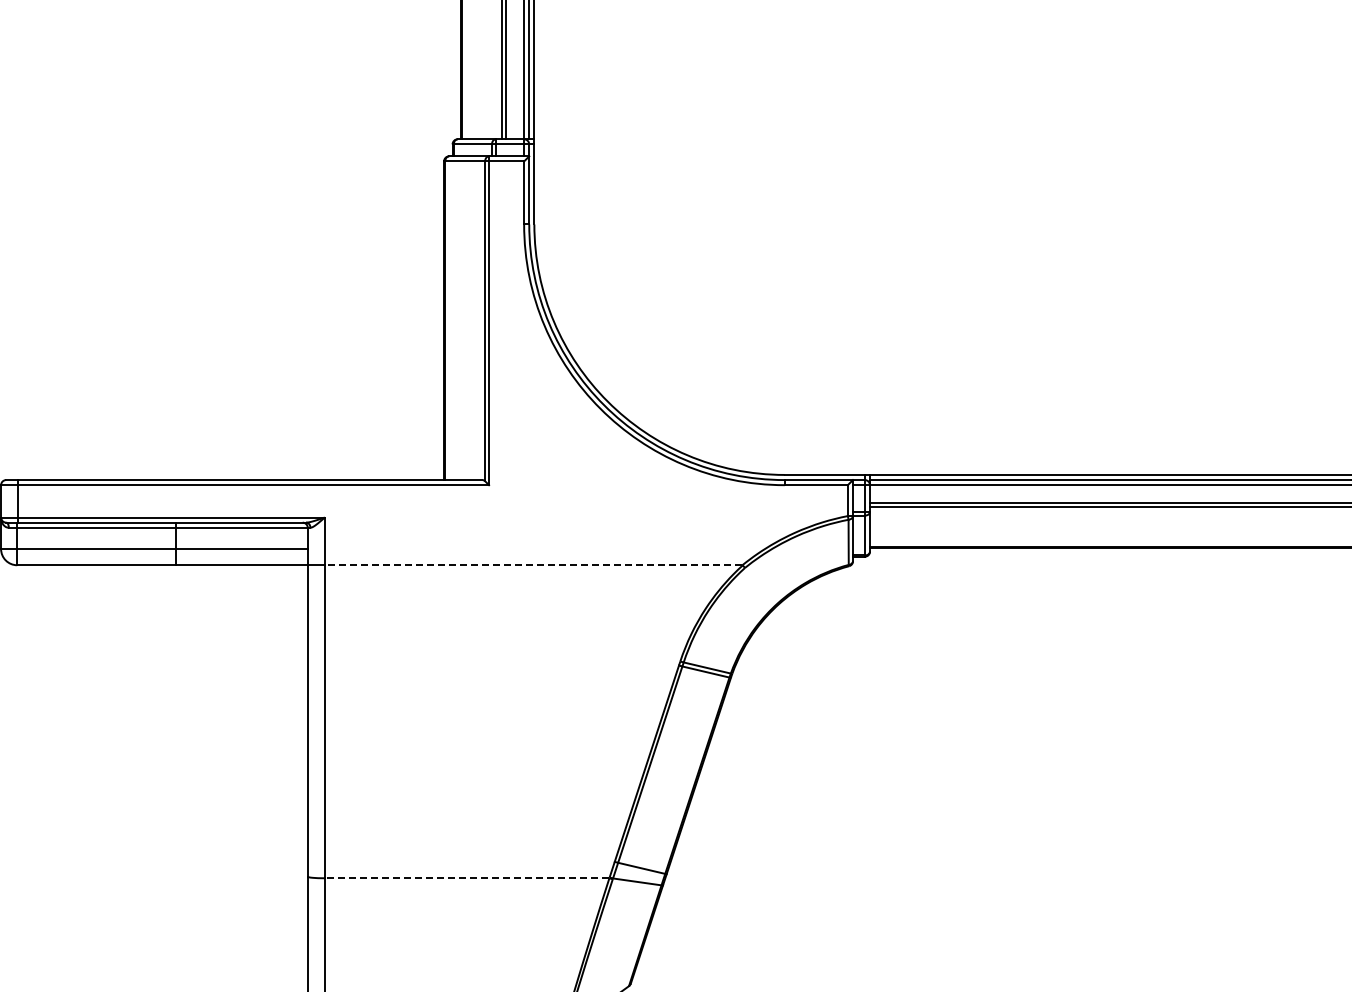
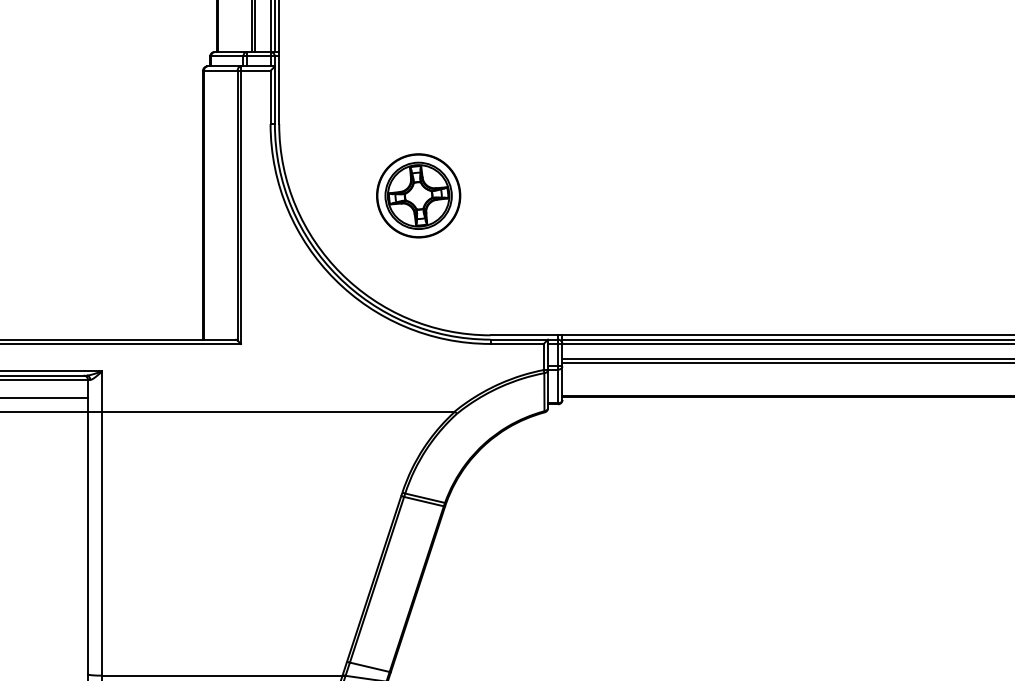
part: (699, 309) -> (418, 195), added
line: (533, 565) -> (278, 411), dashed -> solid
line: (466, 878) -> (221, 675), dashed -> solid

